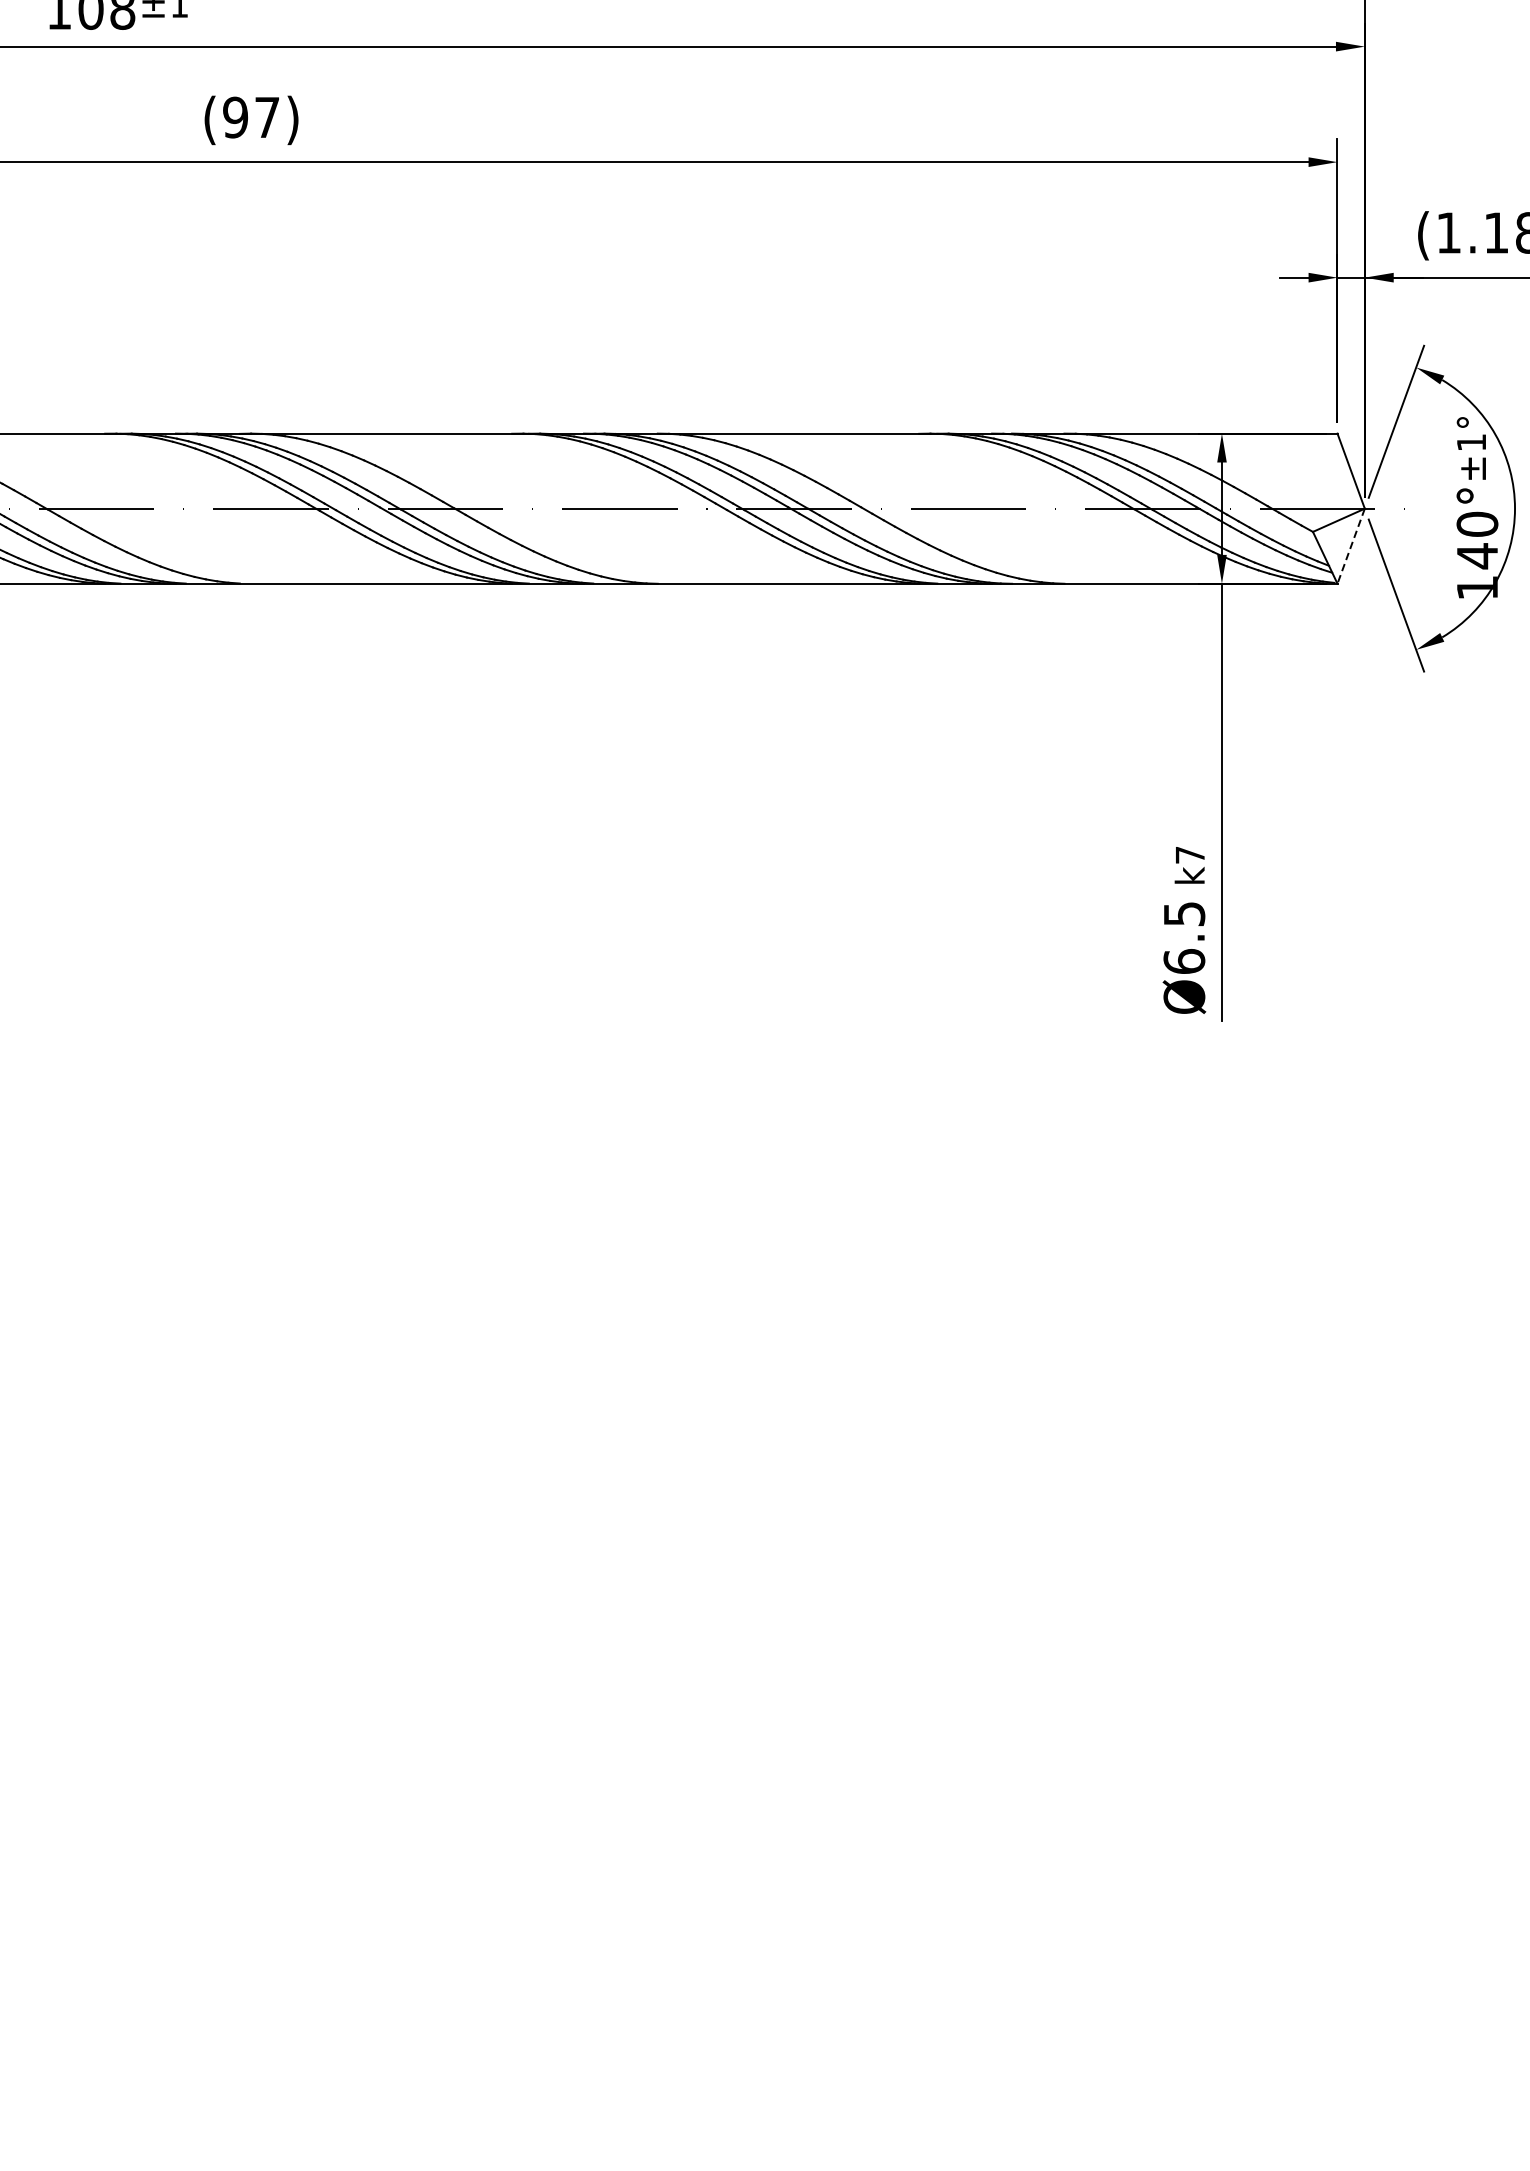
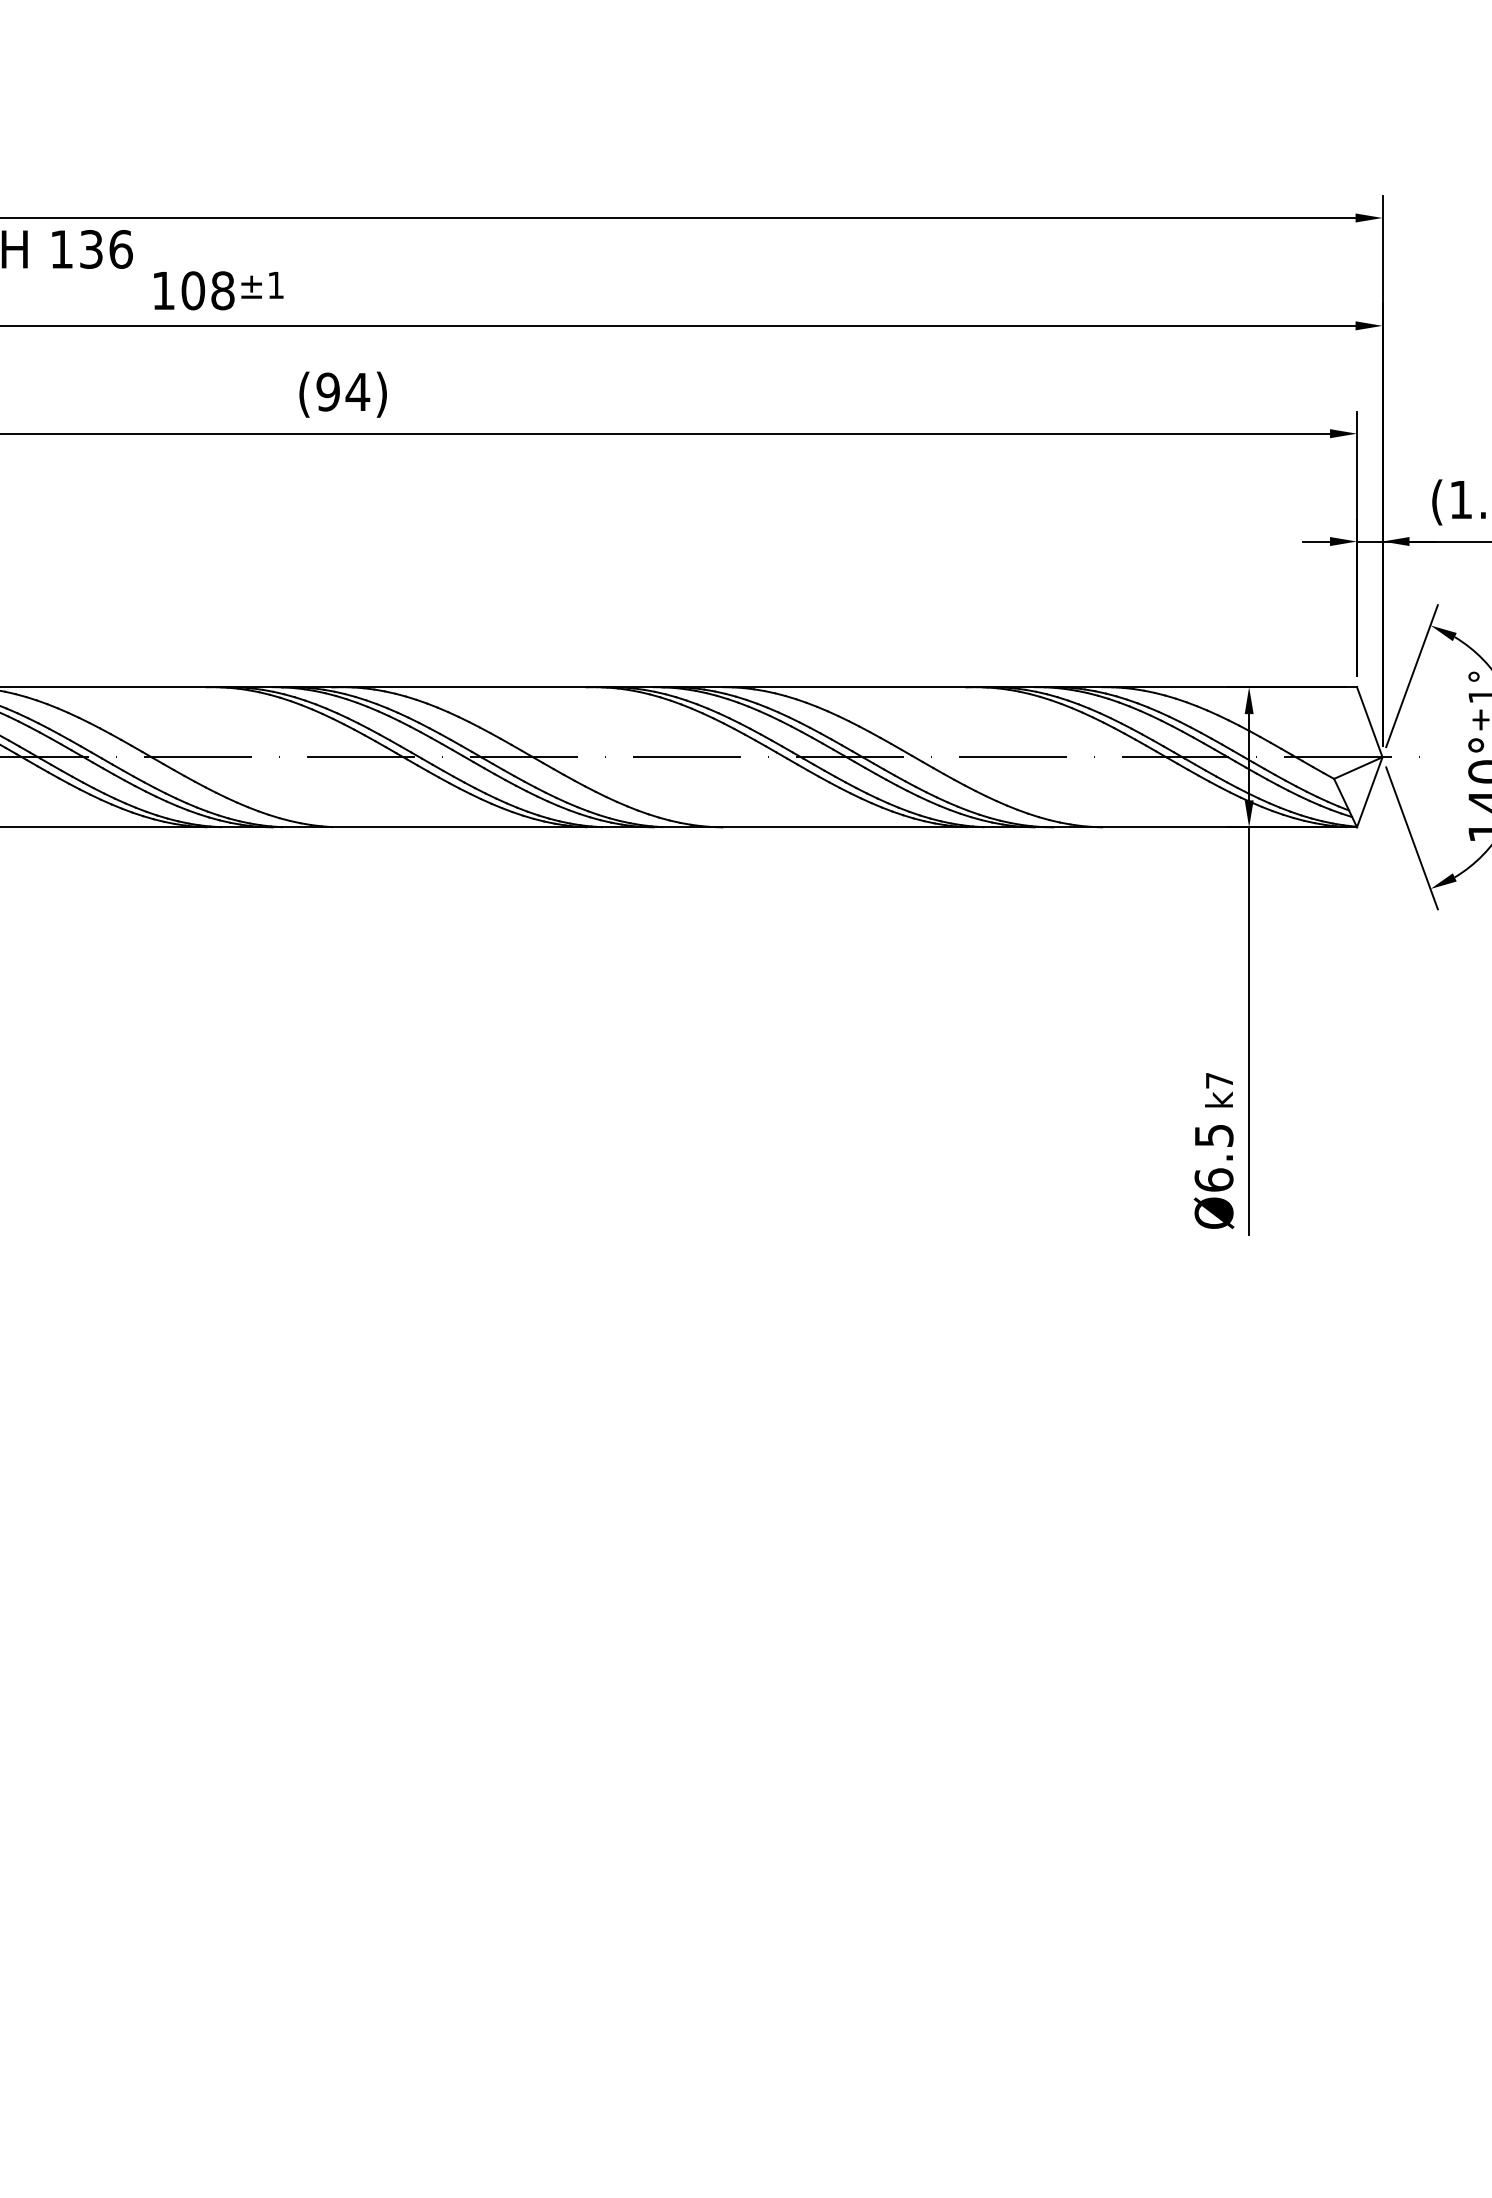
text: (266, 116) -> (357, 391), (97) -> (94)
line: (1350, 546) -> (1369, 792), dashed -> solid

